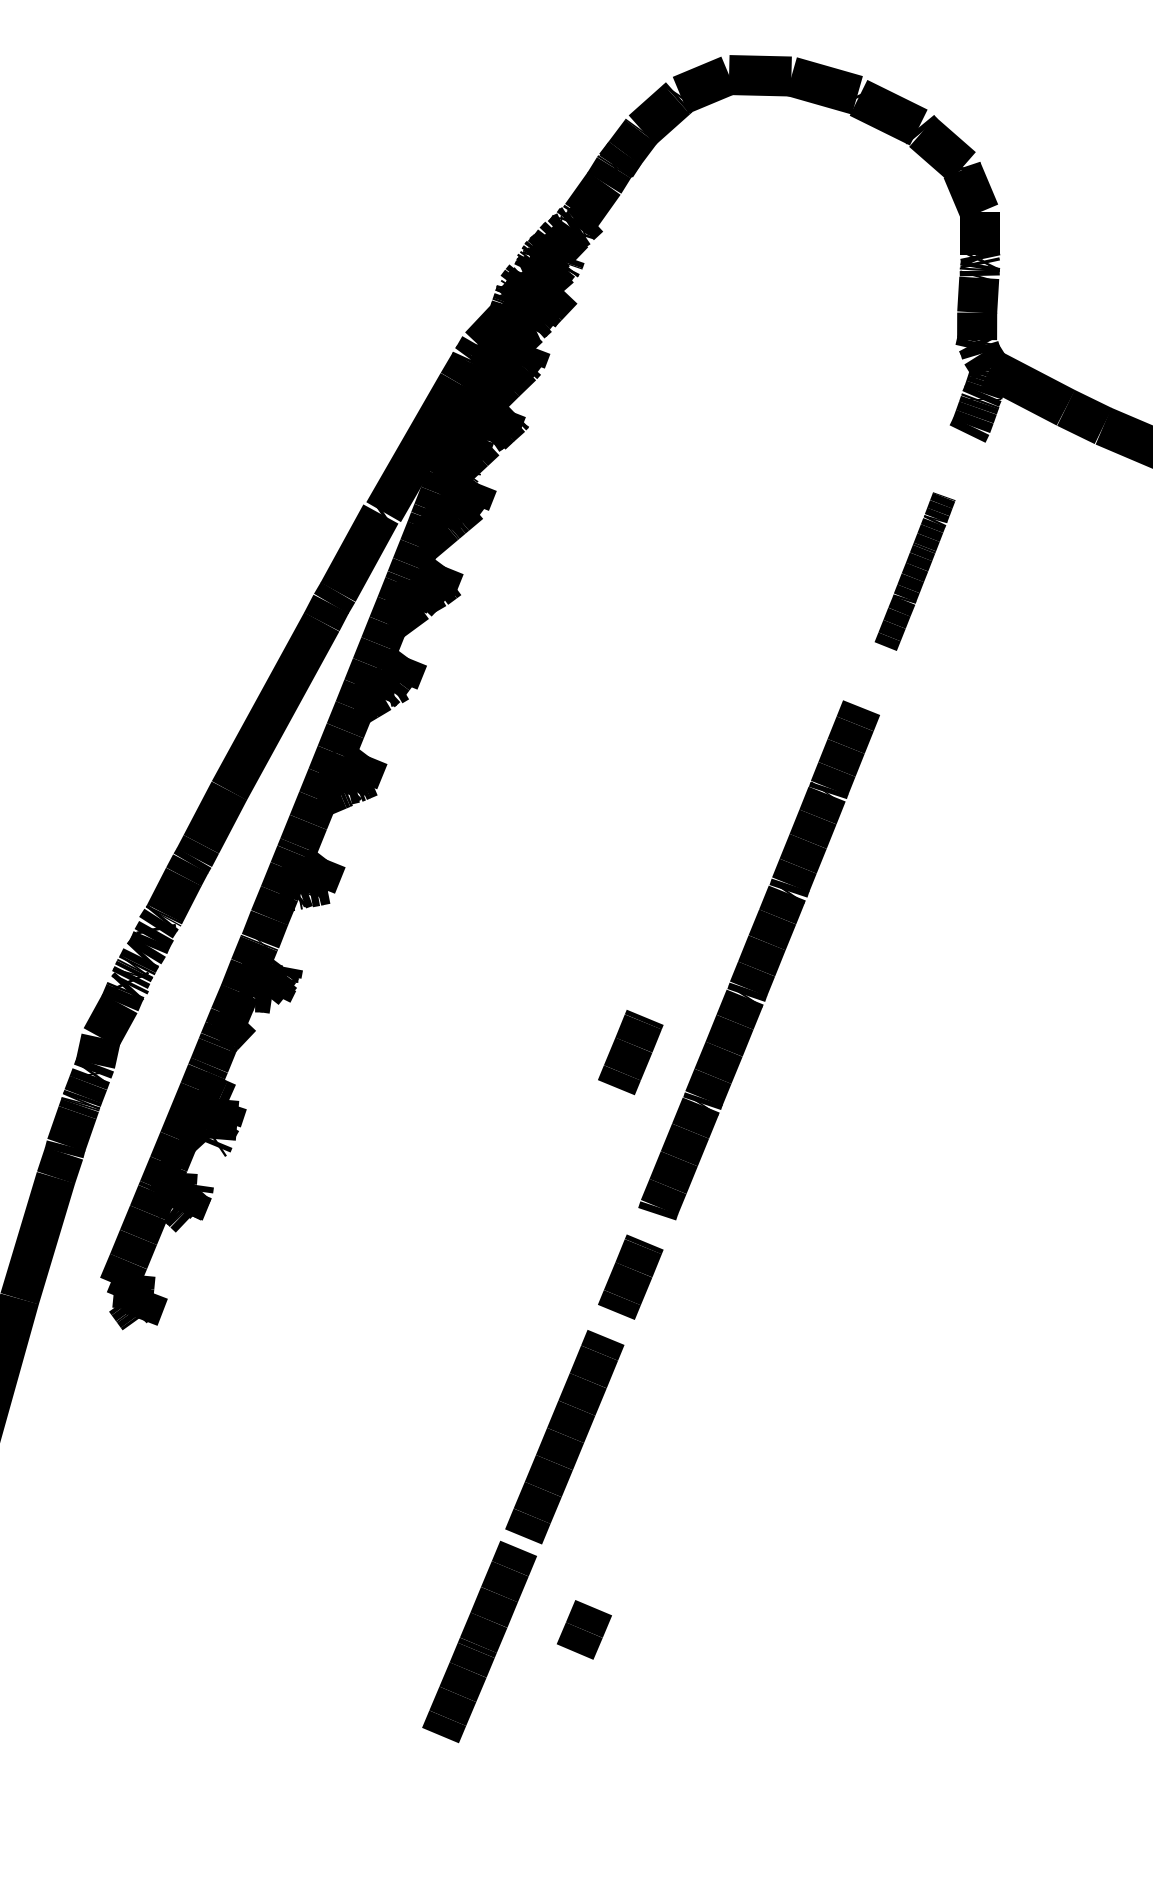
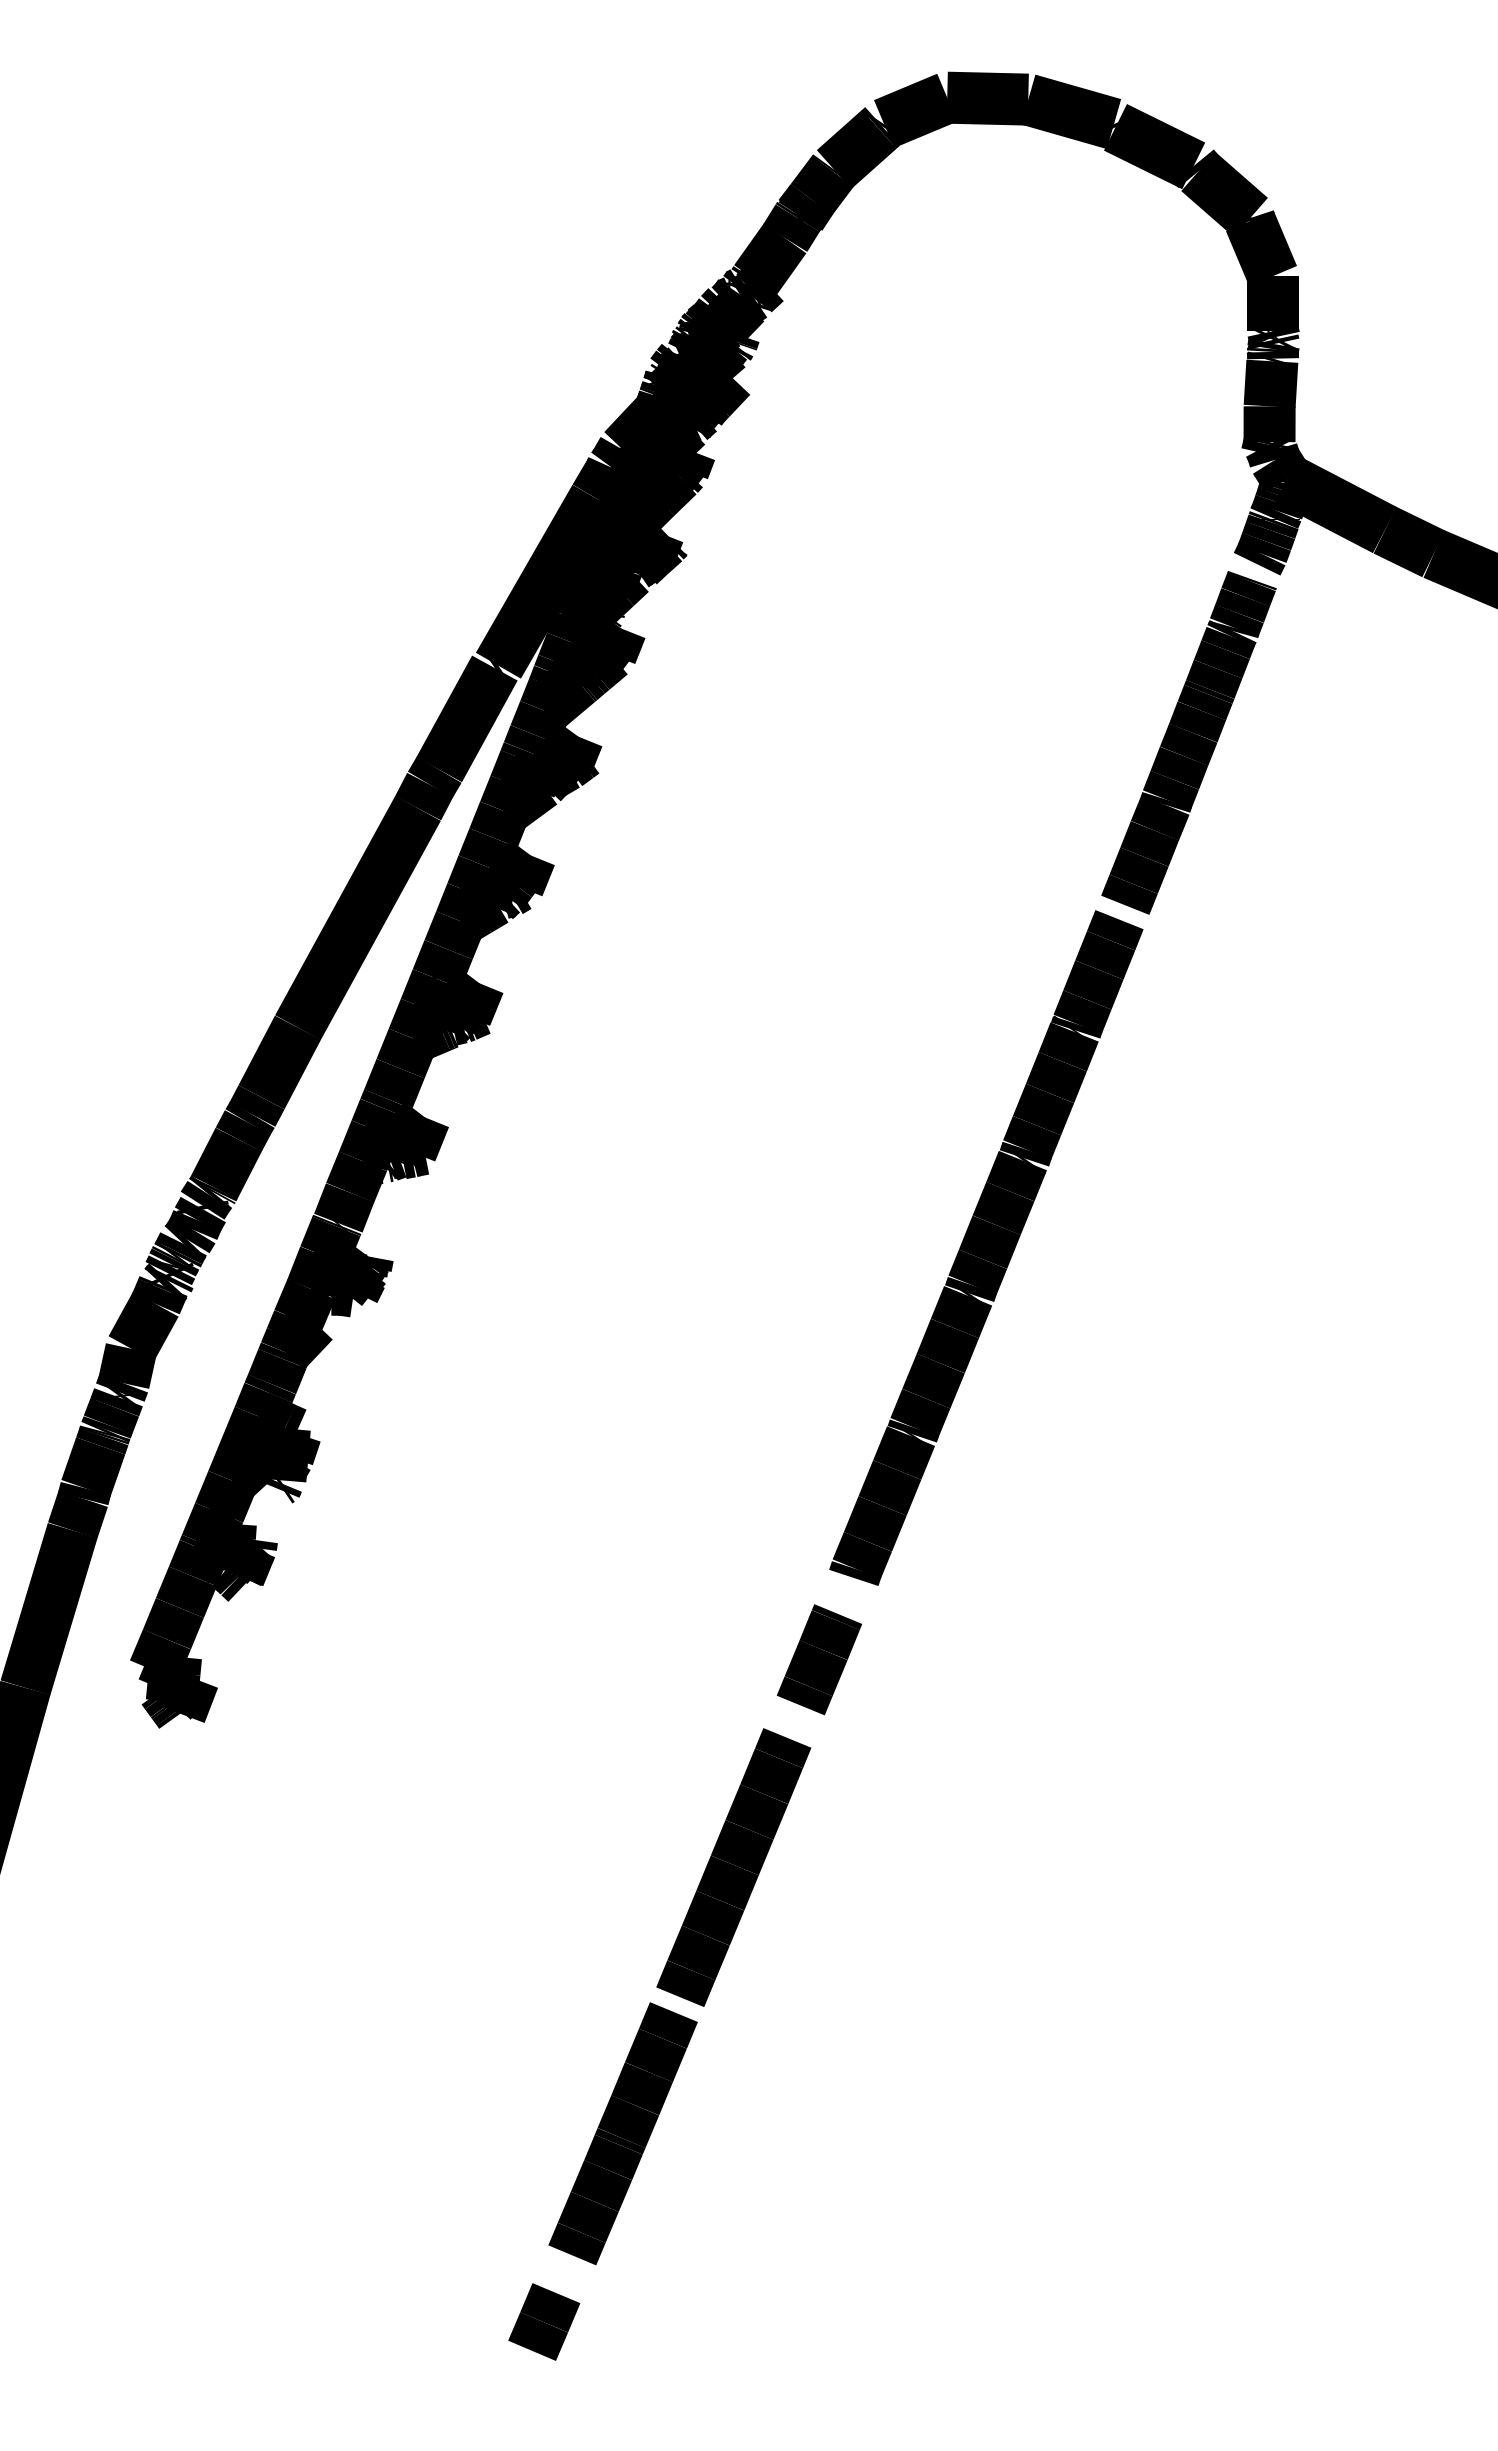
part: (914, 571) -> (1188, 742), size x1.67
part: (630, 1052) -> (819, 1367), removed
part: (584, 1629) -> (544, 2321), moved

